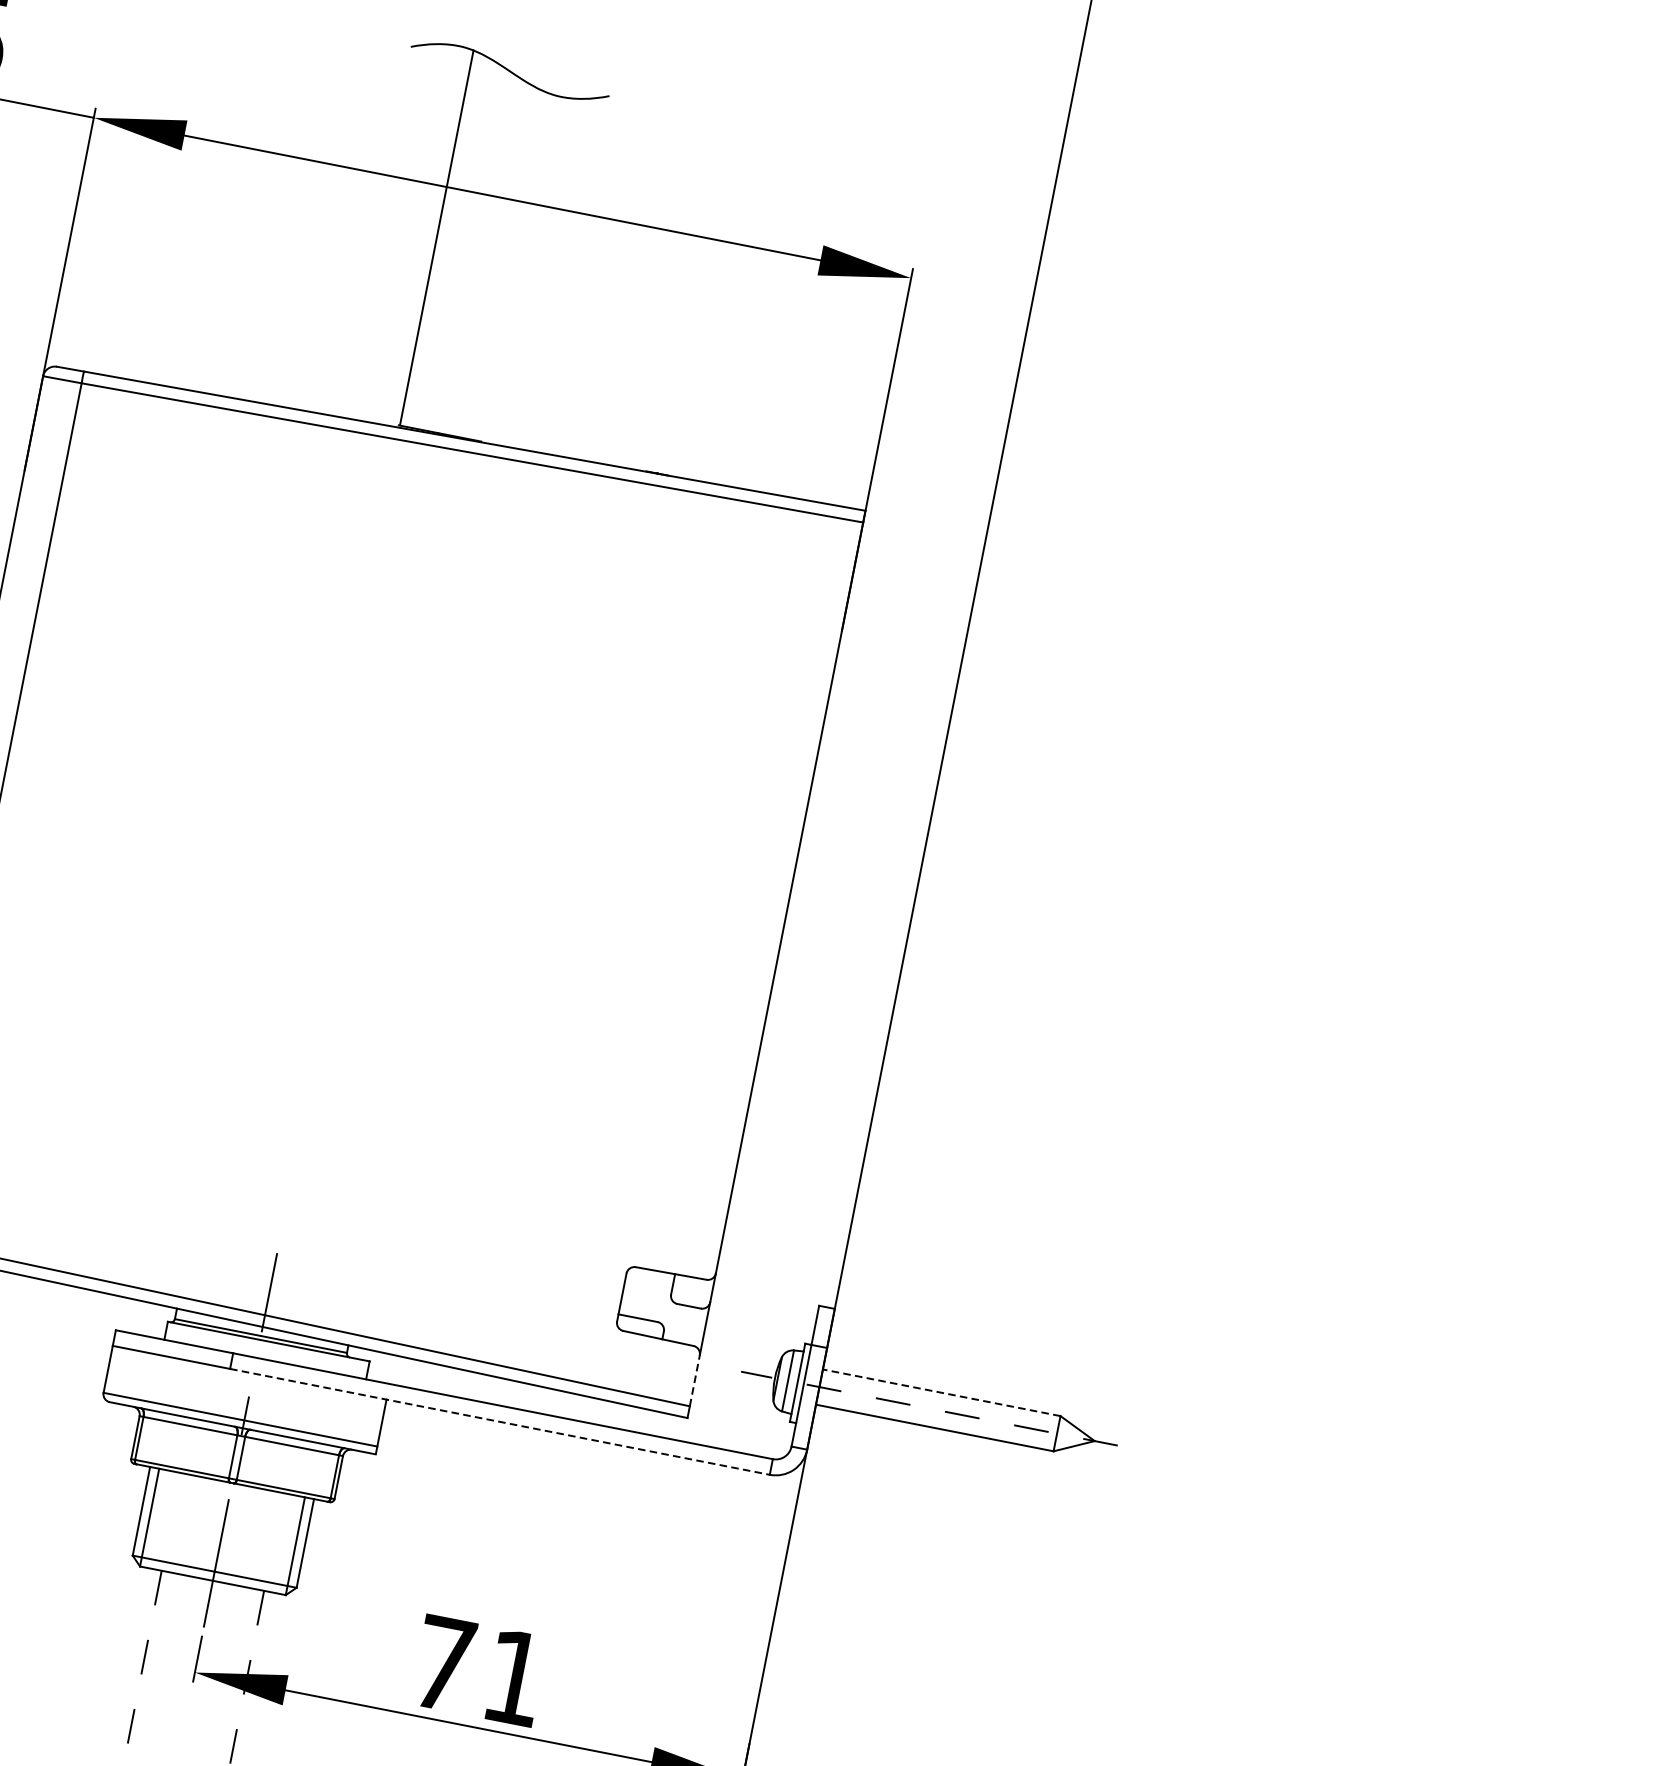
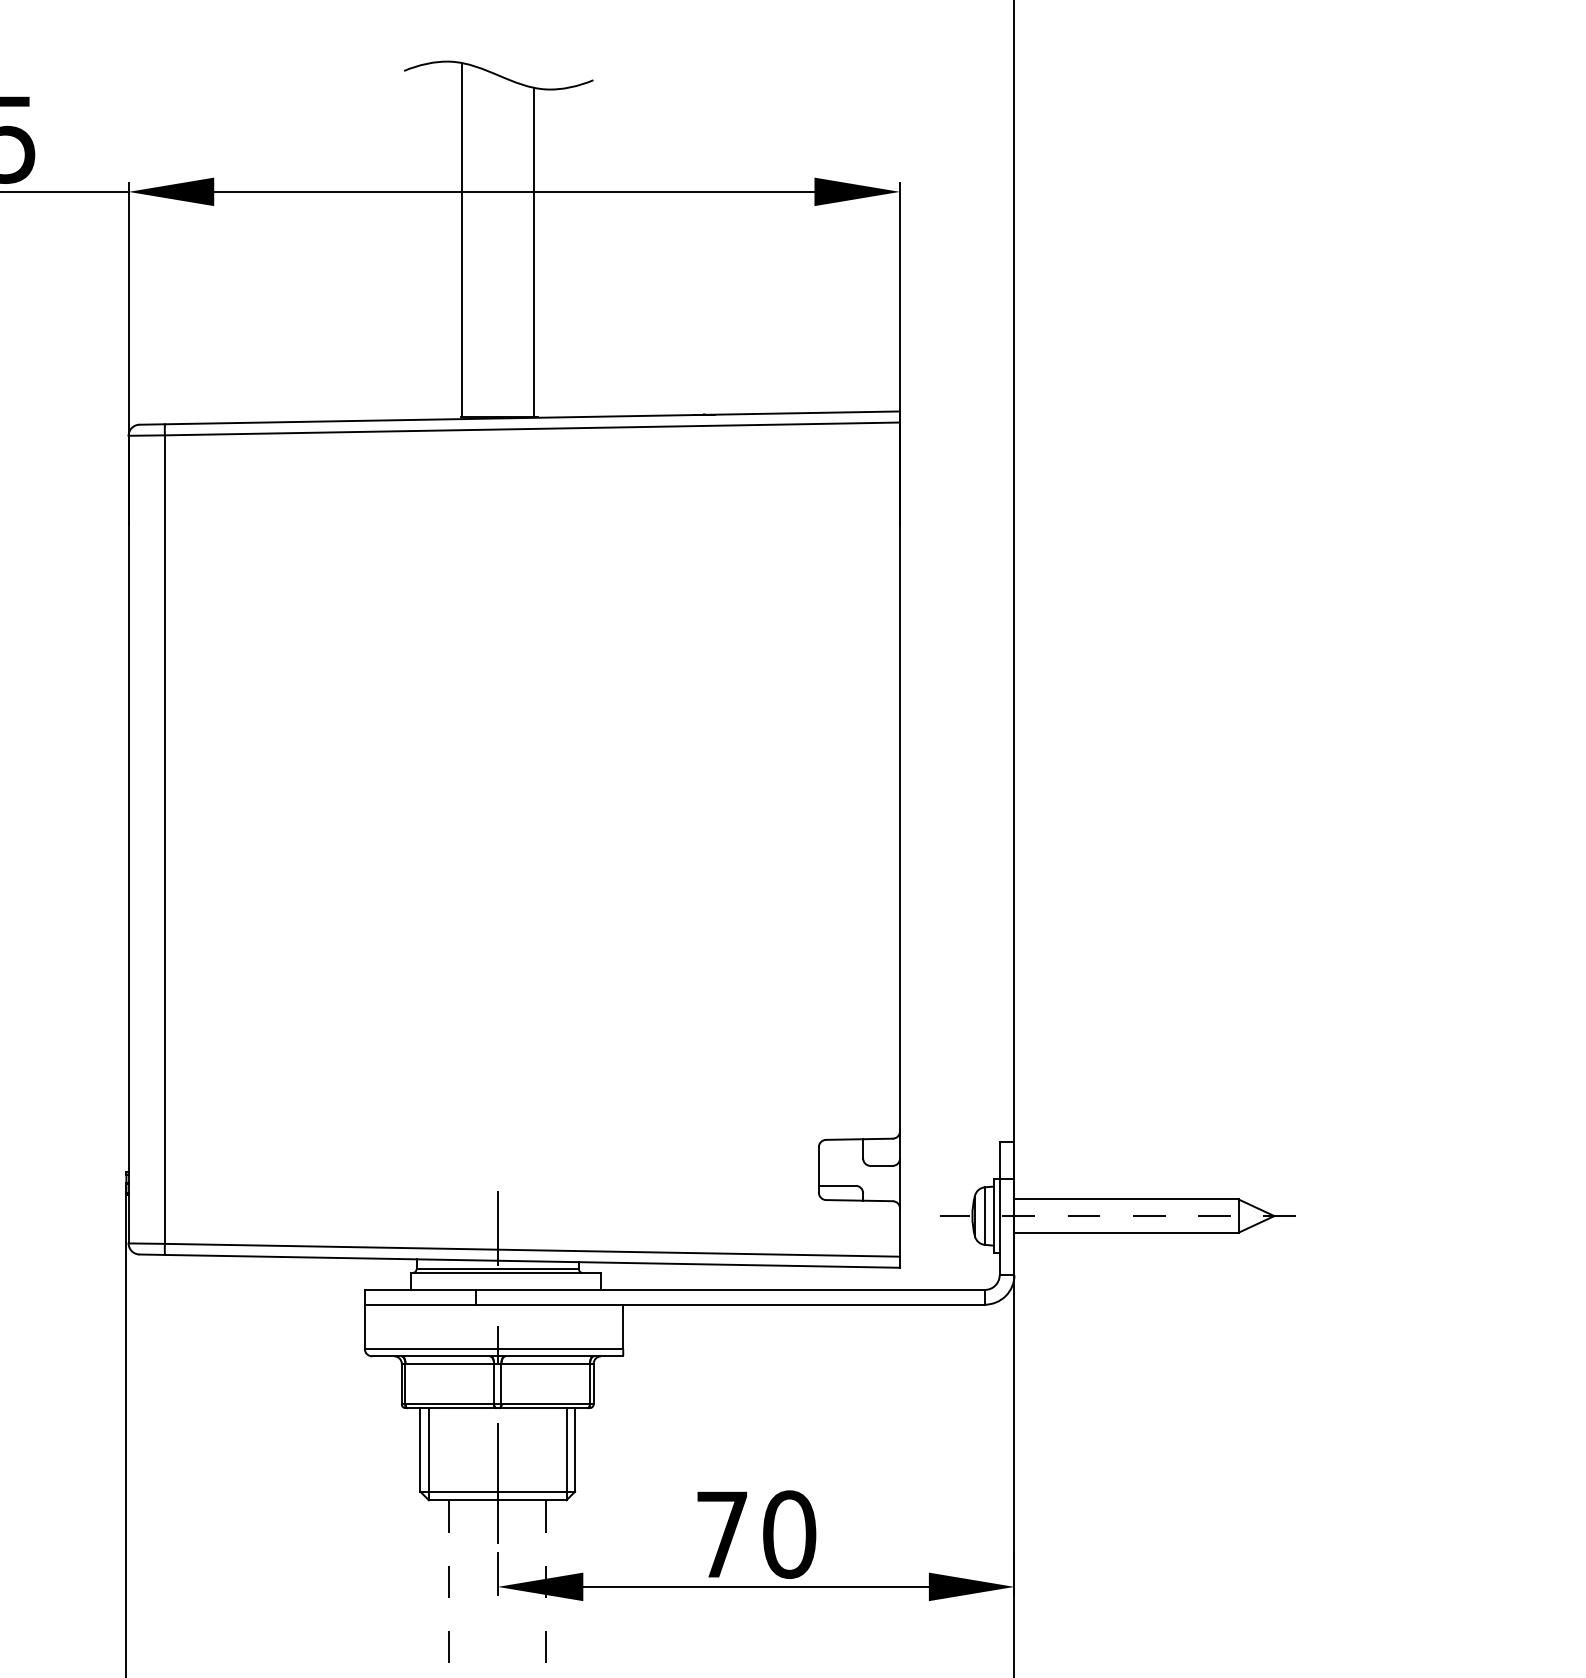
line: (510, 265) -> (533, 251), added
line: (695, 1380) -> (900, 1232), dashed -> solid
line: (941, 1392) -> (1126, 1199), dashed -> solid
line: (500, 1421) -> (730, 1304), dashed -> solid
text: (514, 1677) -> (789, 1534), 71 -> 70

